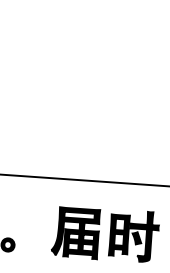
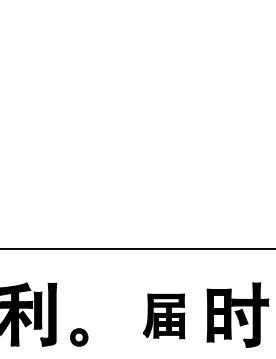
part: (75, 233) -> (163, 316), size x0.7

